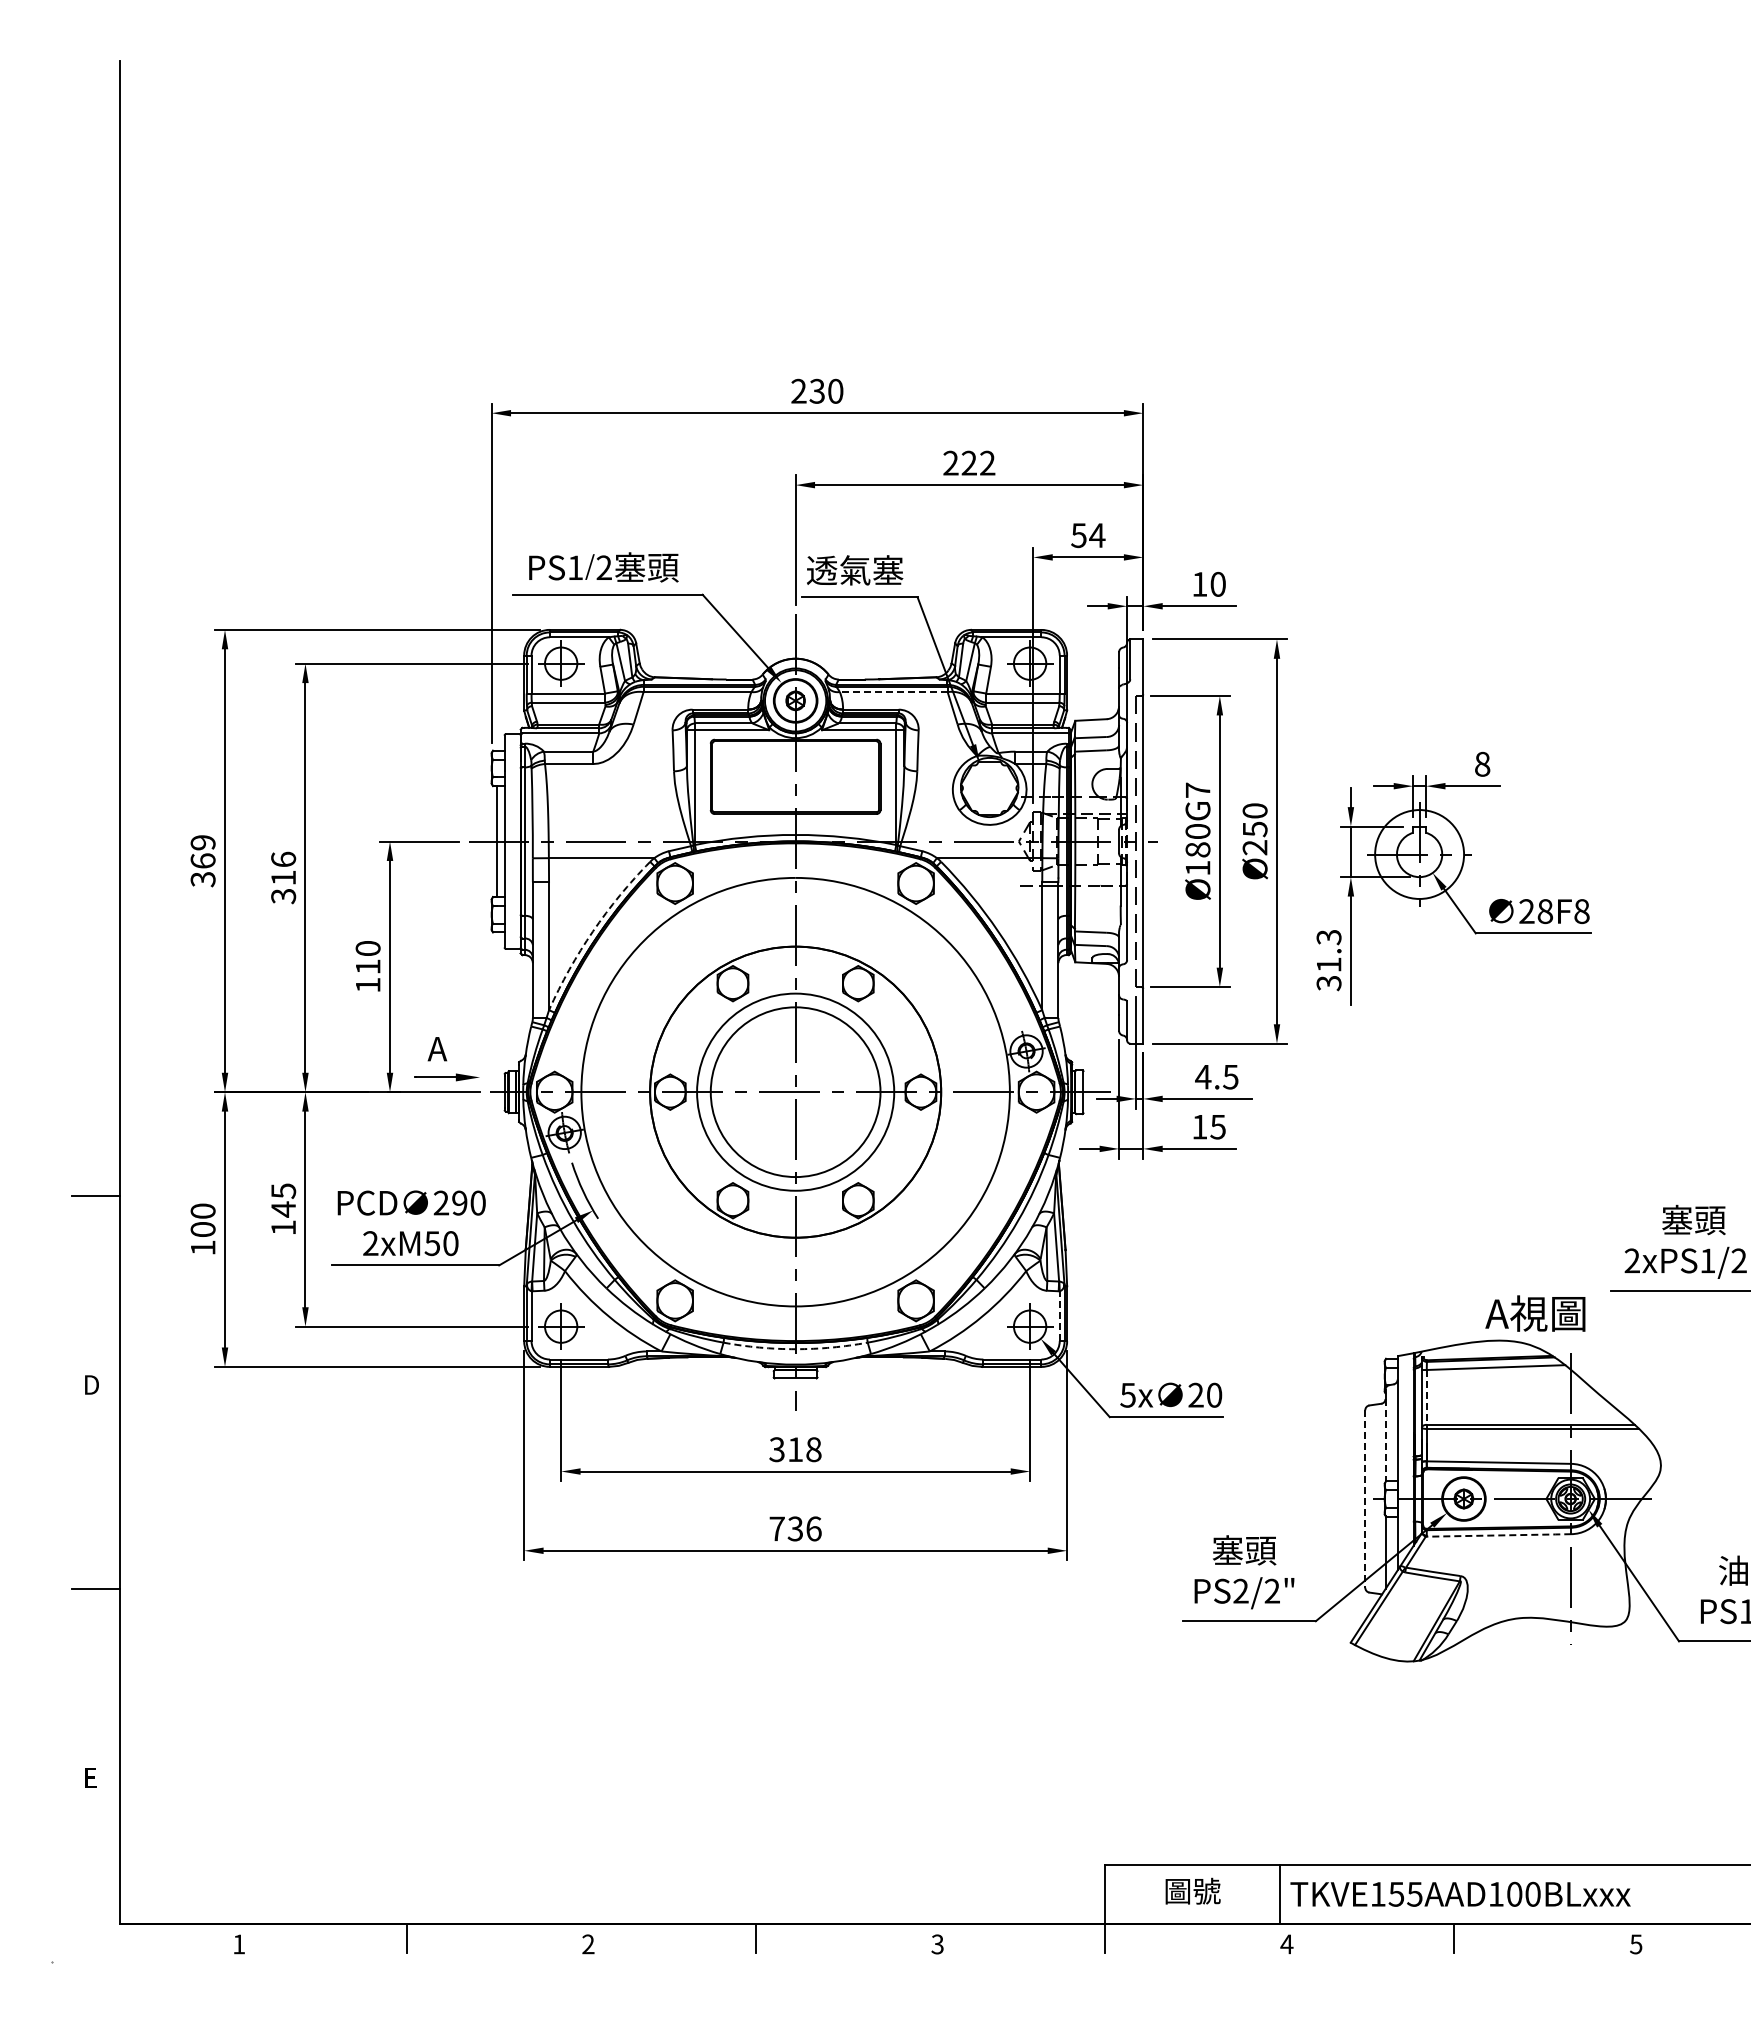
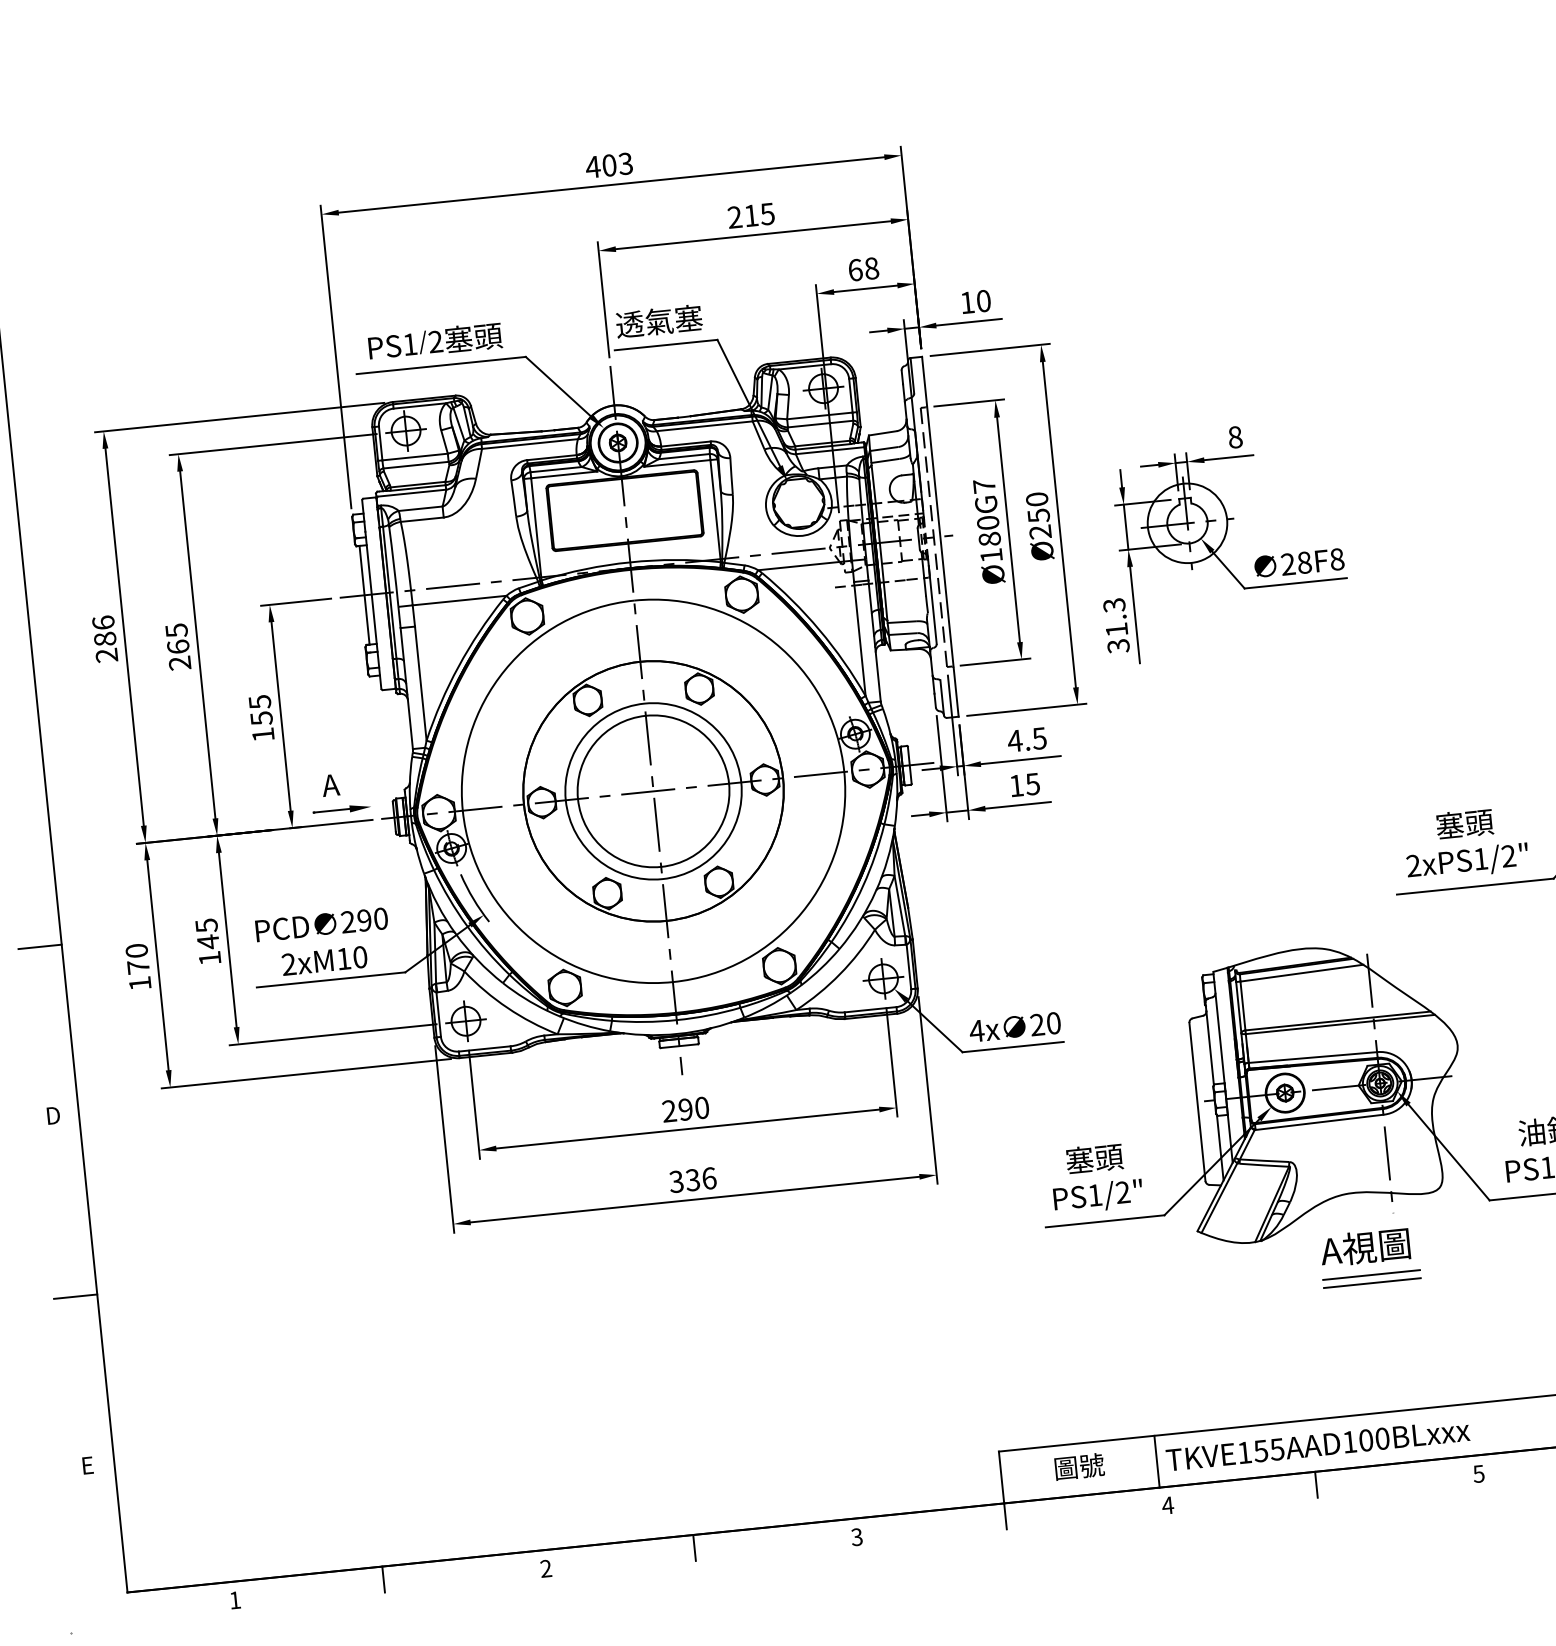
text: (816, 390) -> (608, 164), 230 -> 403
text: (978, 462) -> (759, 214), 222 -> 215
text: (1088, 535) -> (863, 269), 54 -> 68
line: (893, 692) -> (704, 426), dashed -> solid
text: (202, 861) -> (104, 639), 369 -> 286
text: (283, 877) -> (178, 646), 316 -> 265
arc: (592, 931) -> (458, 666), dashed -> solid
text: (367, 957) -> (260, 710), 110 -> 155
text: (202, 1229) -> (137, 967), 100 -> 170
text: (431, 1243) -> (343, 958), 2xM50 -> 2xM10
text: (1535, 1313) -> (1365, 1247), moved
line: (1059, 1316) -> (908, 967), dashed -> solid
arc: (795, 1349) -> (676, 1020), dashed -> solid
text: (1127, 1395) -> (976, 1031), 5x -> 4x
line: (1426, 1397) -> (1242, 1006), dashed -> solid
line: (1385, 1440) -> (1210, 1048), dashed -> solid
text: (795, 1449) -> (685, 1109), 318 -> 290
line: (1365, 1499) -> (1197, 1102), dashed -> solid
text: (776, 1528) -> (675, 1181), 736 -> 336
line: (1498, 1535) -> (1319, 1122), dashed -> solid
text: (1240, 1590) -> (1094, 1194), PS2/2" -> PS1/2"
line: (1539, 1711) -> (1371, 1275), added
line: (1539, 1720) -> (1372, 1283), added

